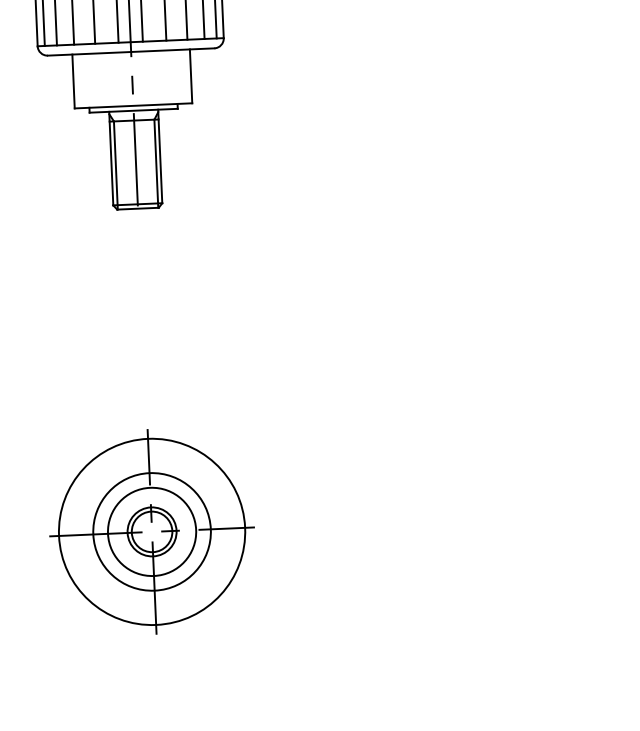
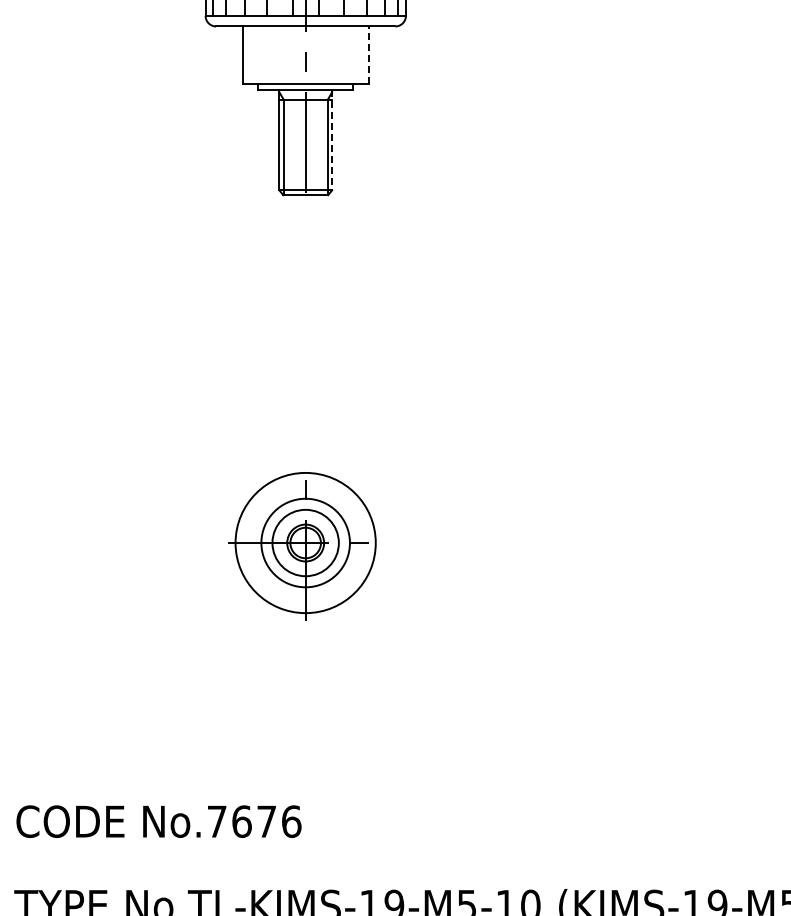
line: (191, 76) -> (369, 55), solid -> dashed
line: (160, 156) -> (332, 140), solid -> dashed
part: (151, 531) -> (305, 542), size x0.7

